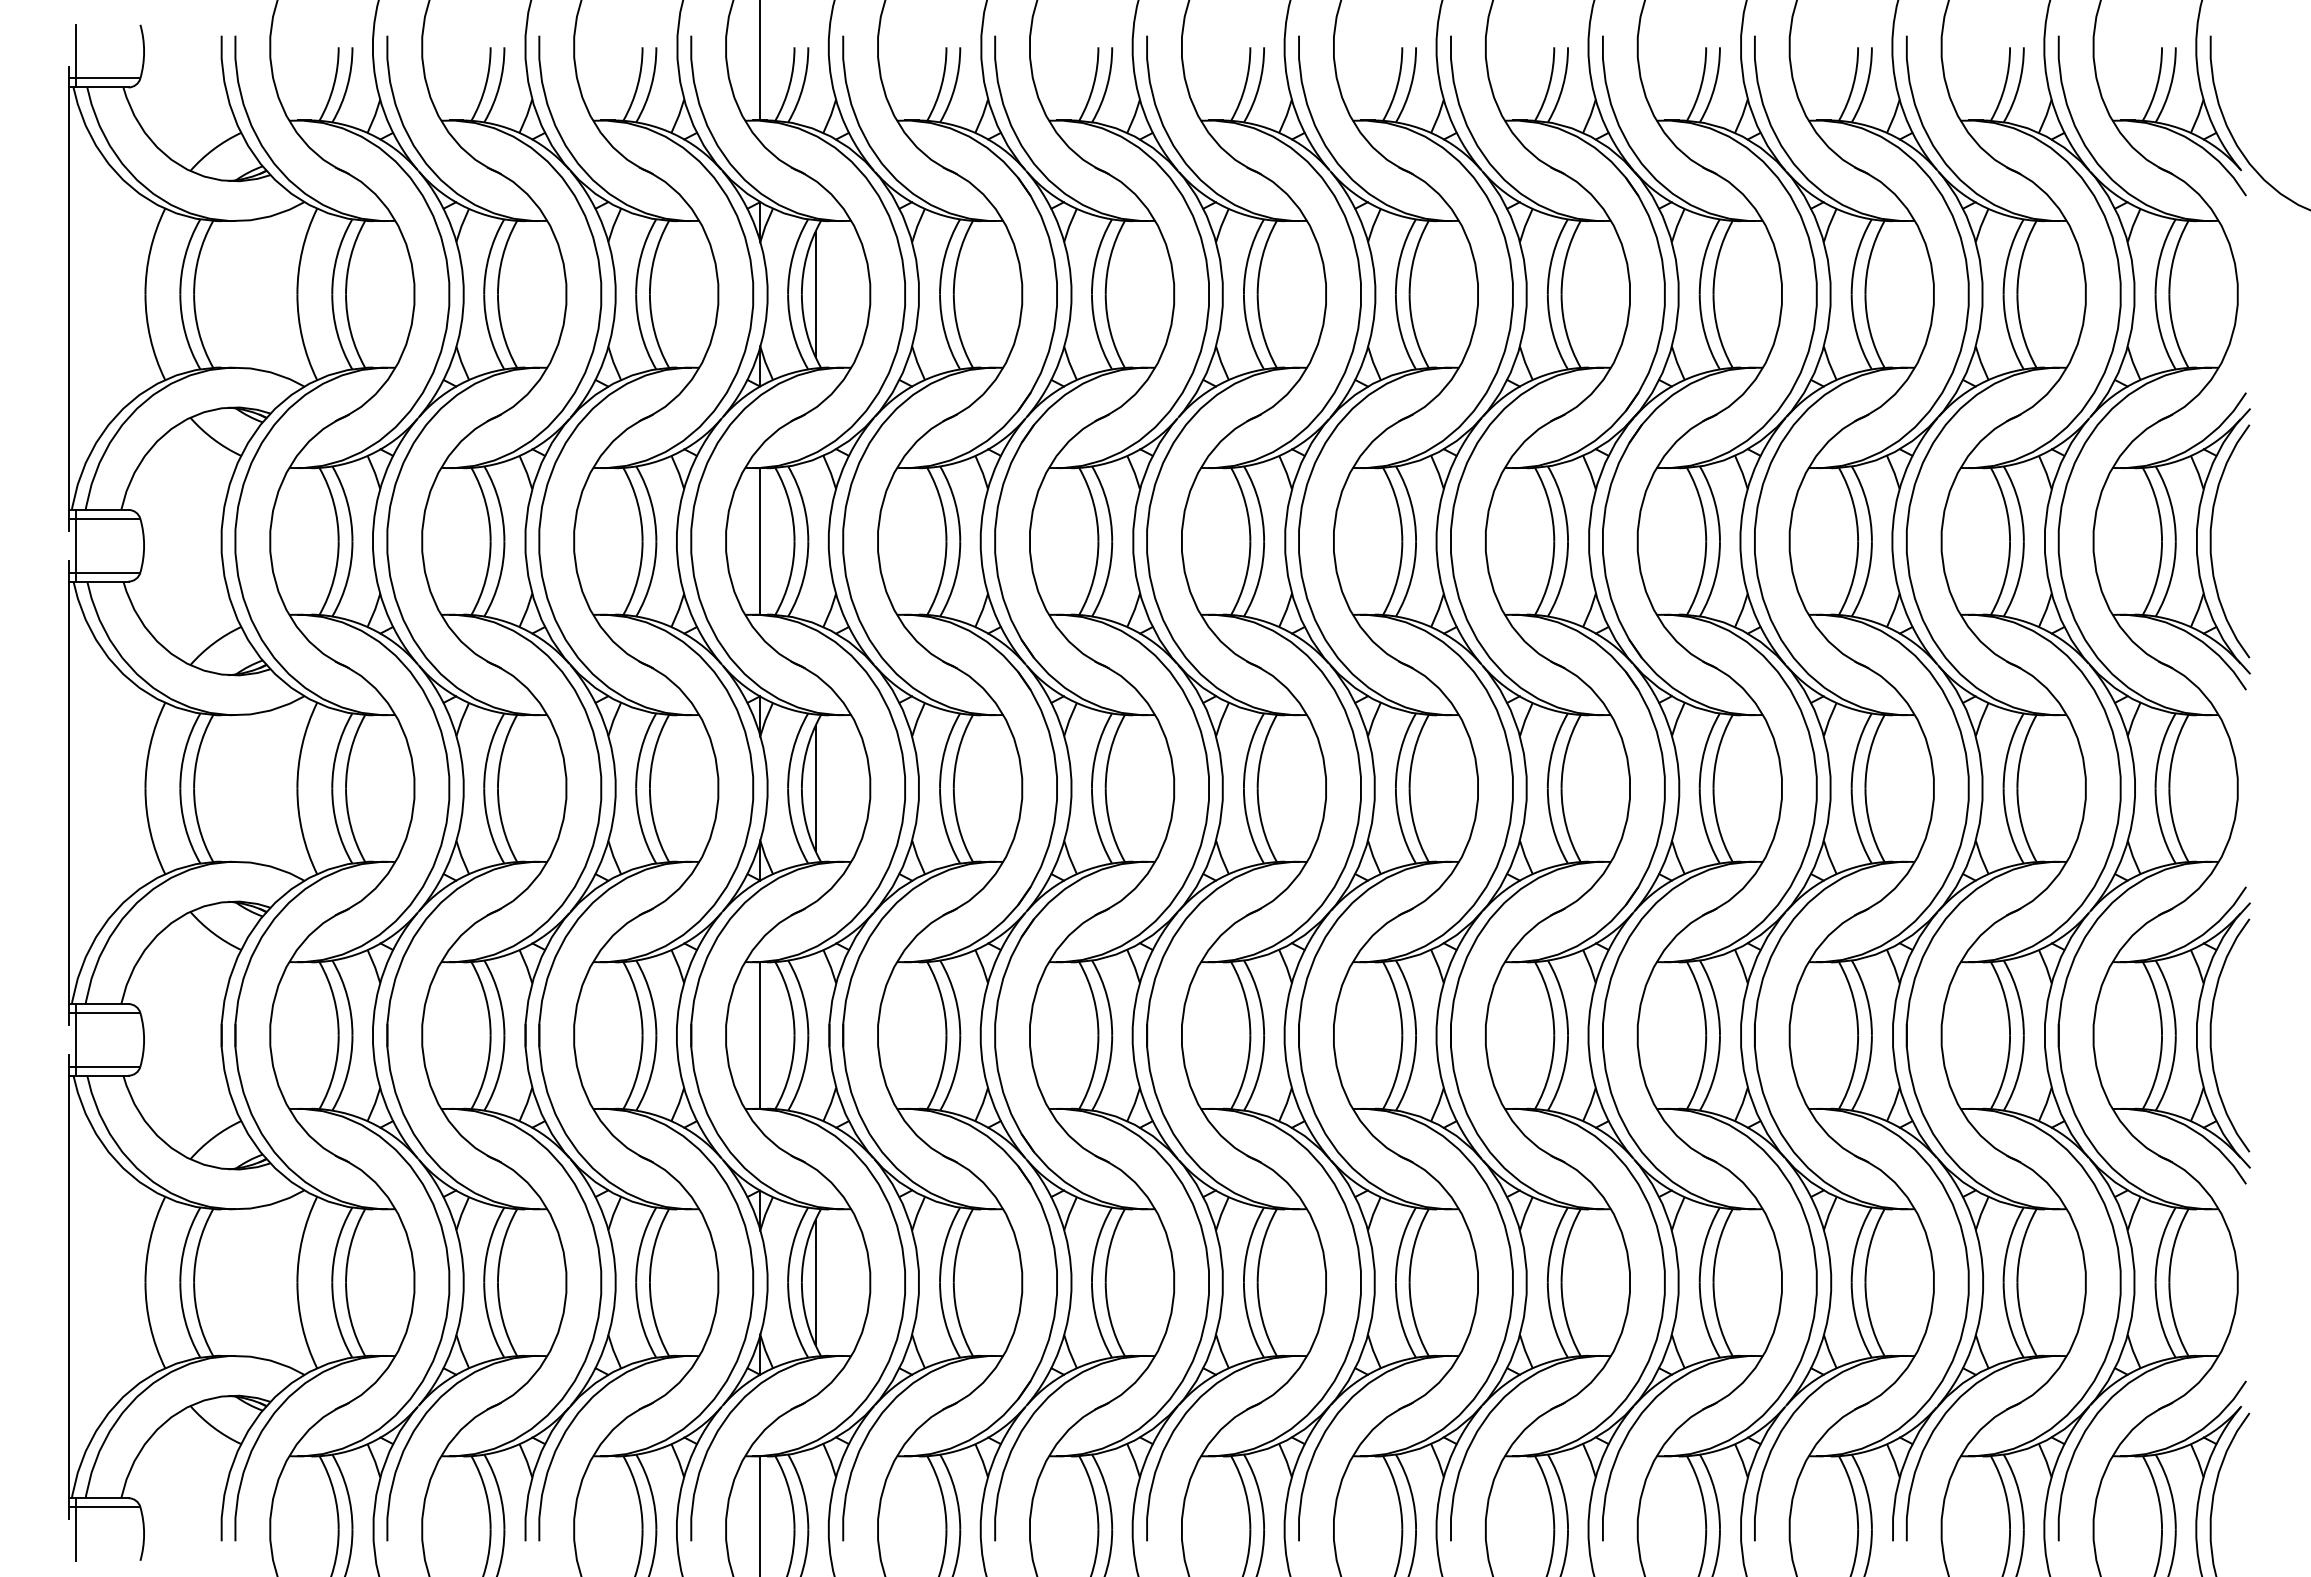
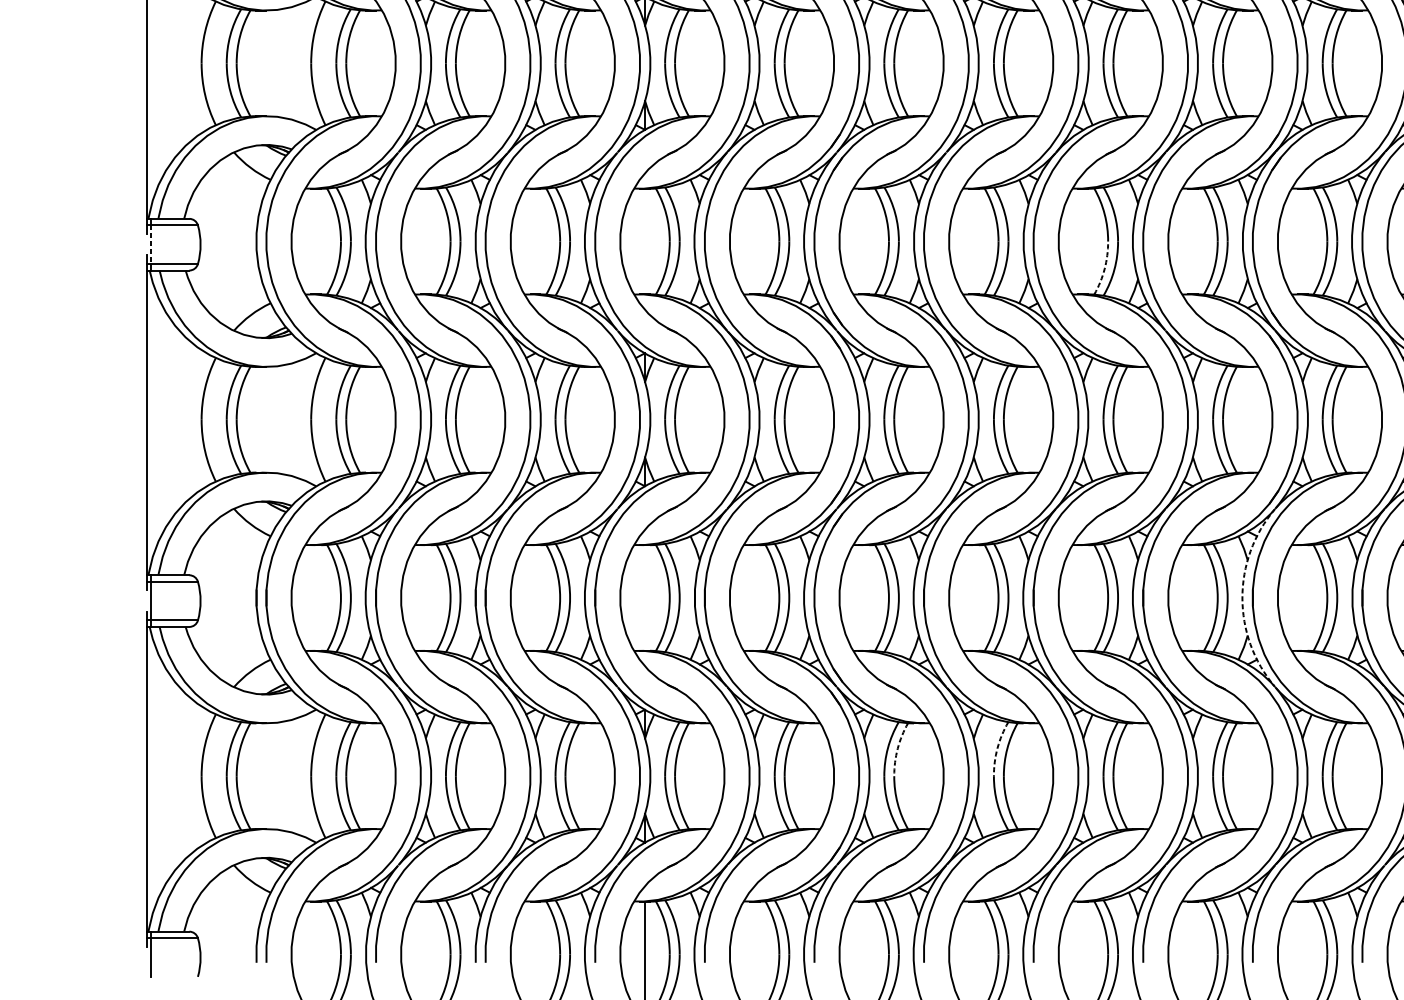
line: (815, 294) -> (684, 63), removed
line: (759, 541) -> (644, 241), removed
line: (75, 545) -> (151, 244), solid -> dashed
arc: (1397, 579) -> (1104, 269), solid -> dashed
line: (815, 788) -> (684, 419), removed
line: (759, 1035) -> (644, 597), removed
arc: (1588, 1035) -> (1242, 597), solid -> dashed
arc: (1248, 1243) -> (997, 747), solid -> dashed
arc: (1110, 1244) -> (897, 748), solid -> dashed
line: (815, 1282) -> (684, 776), removed

